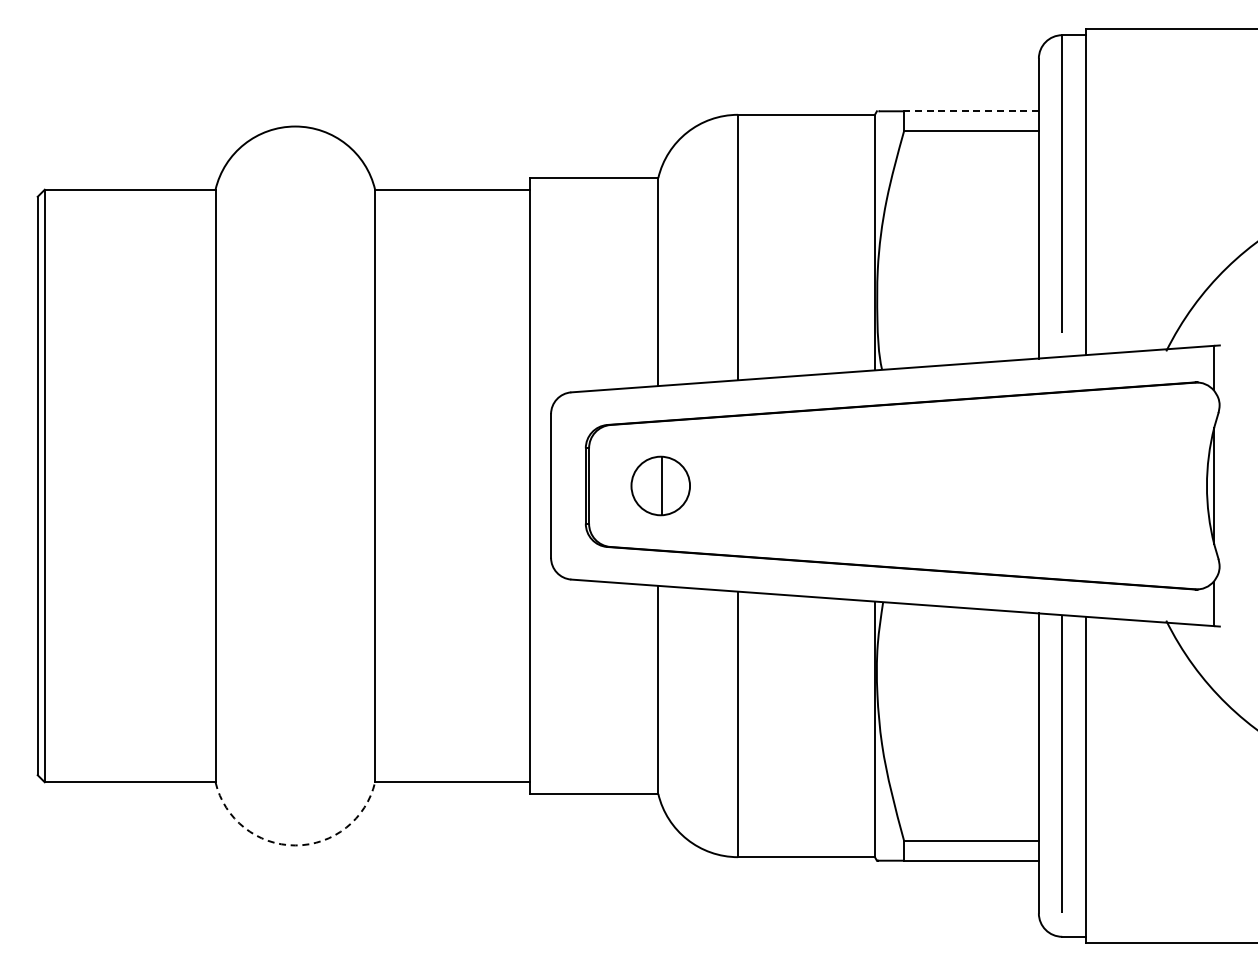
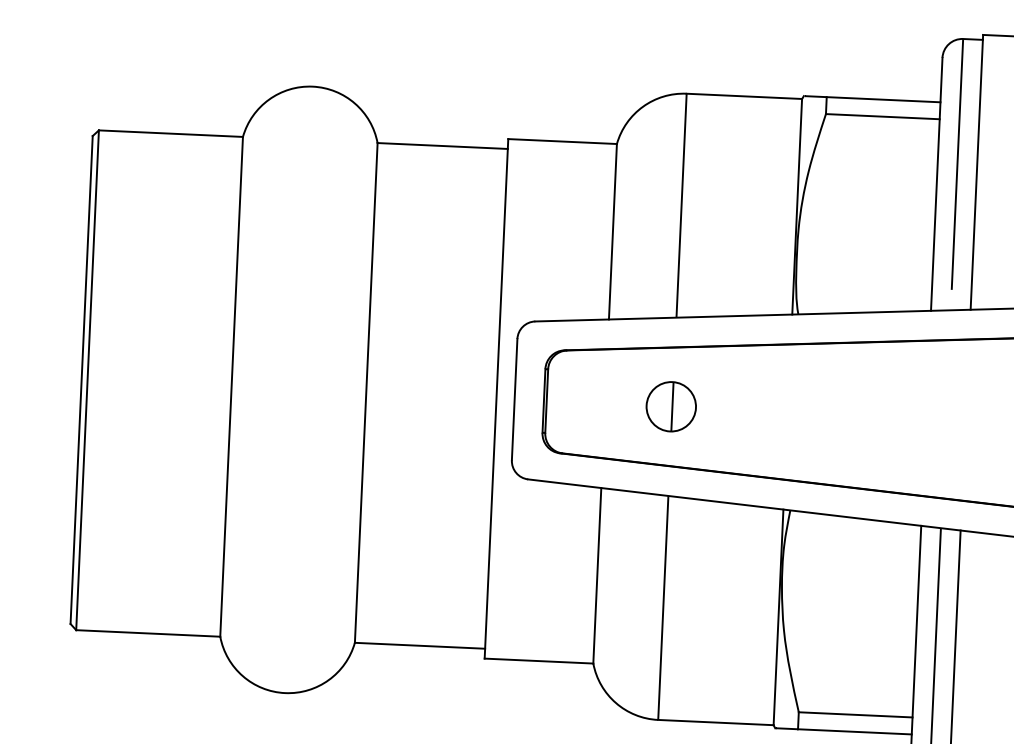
line: (970, 111) -> (882, 99), dashed -> solid
part: (660, 485) -> (671, 406), moved
arc: (295, 845) -> (285, 693), dashed -> solid

